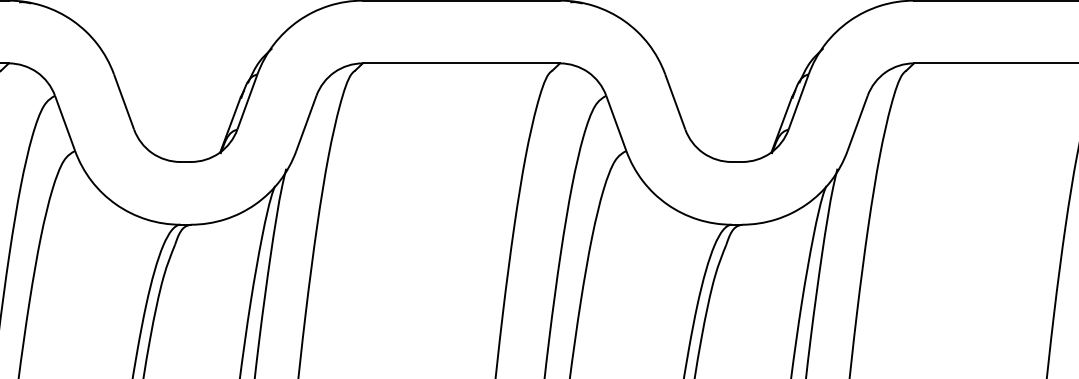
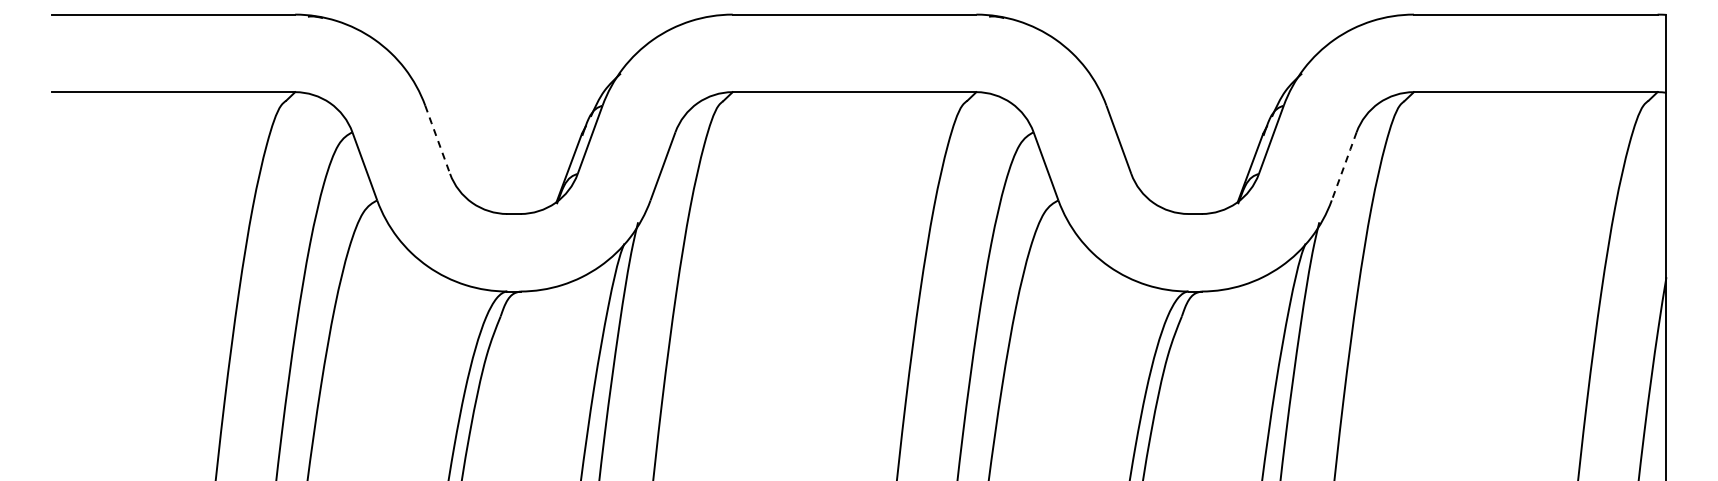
line: (123, 101) -> (437, 139), solid -> dashed
line: (857, 122) -> (1344, 165), solid -> dashed

